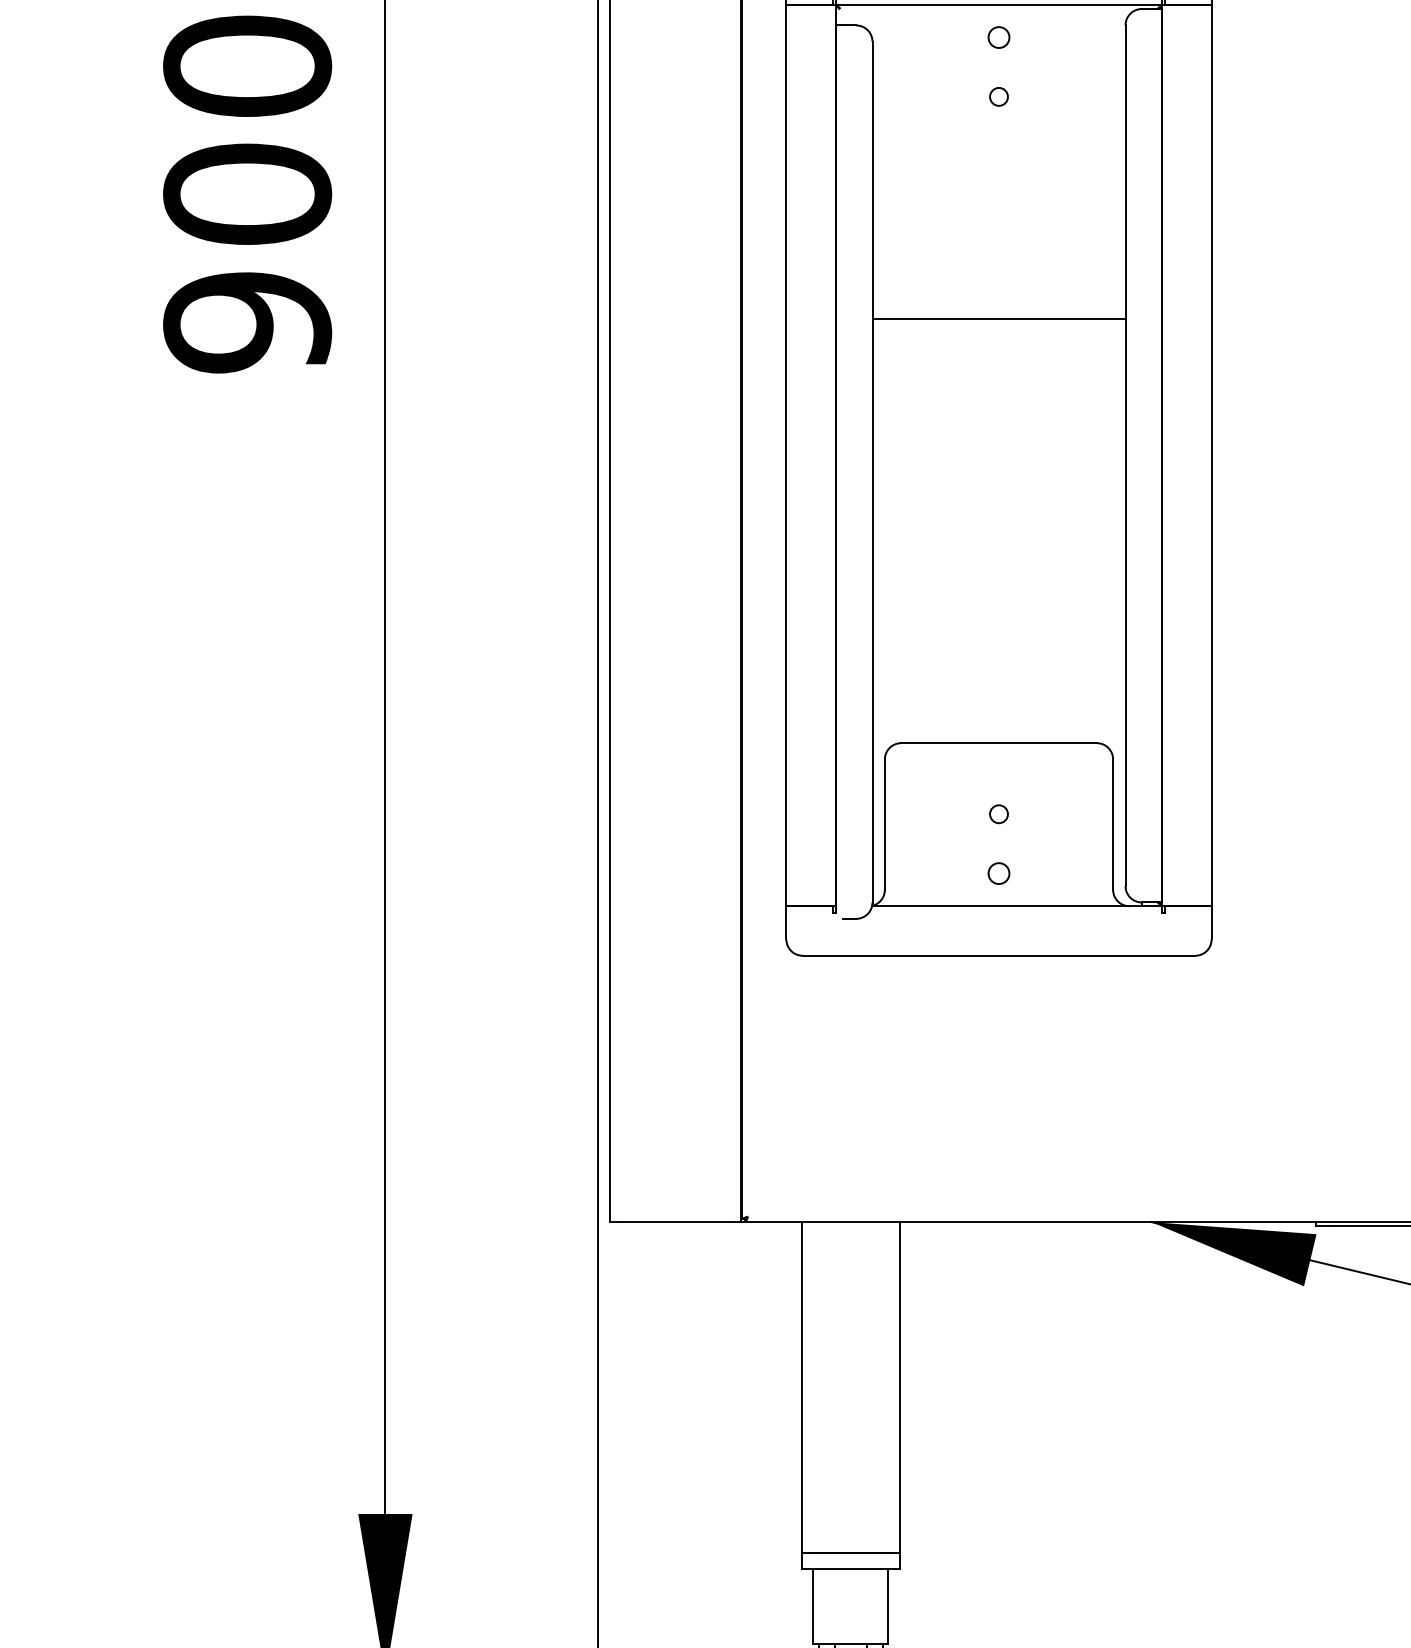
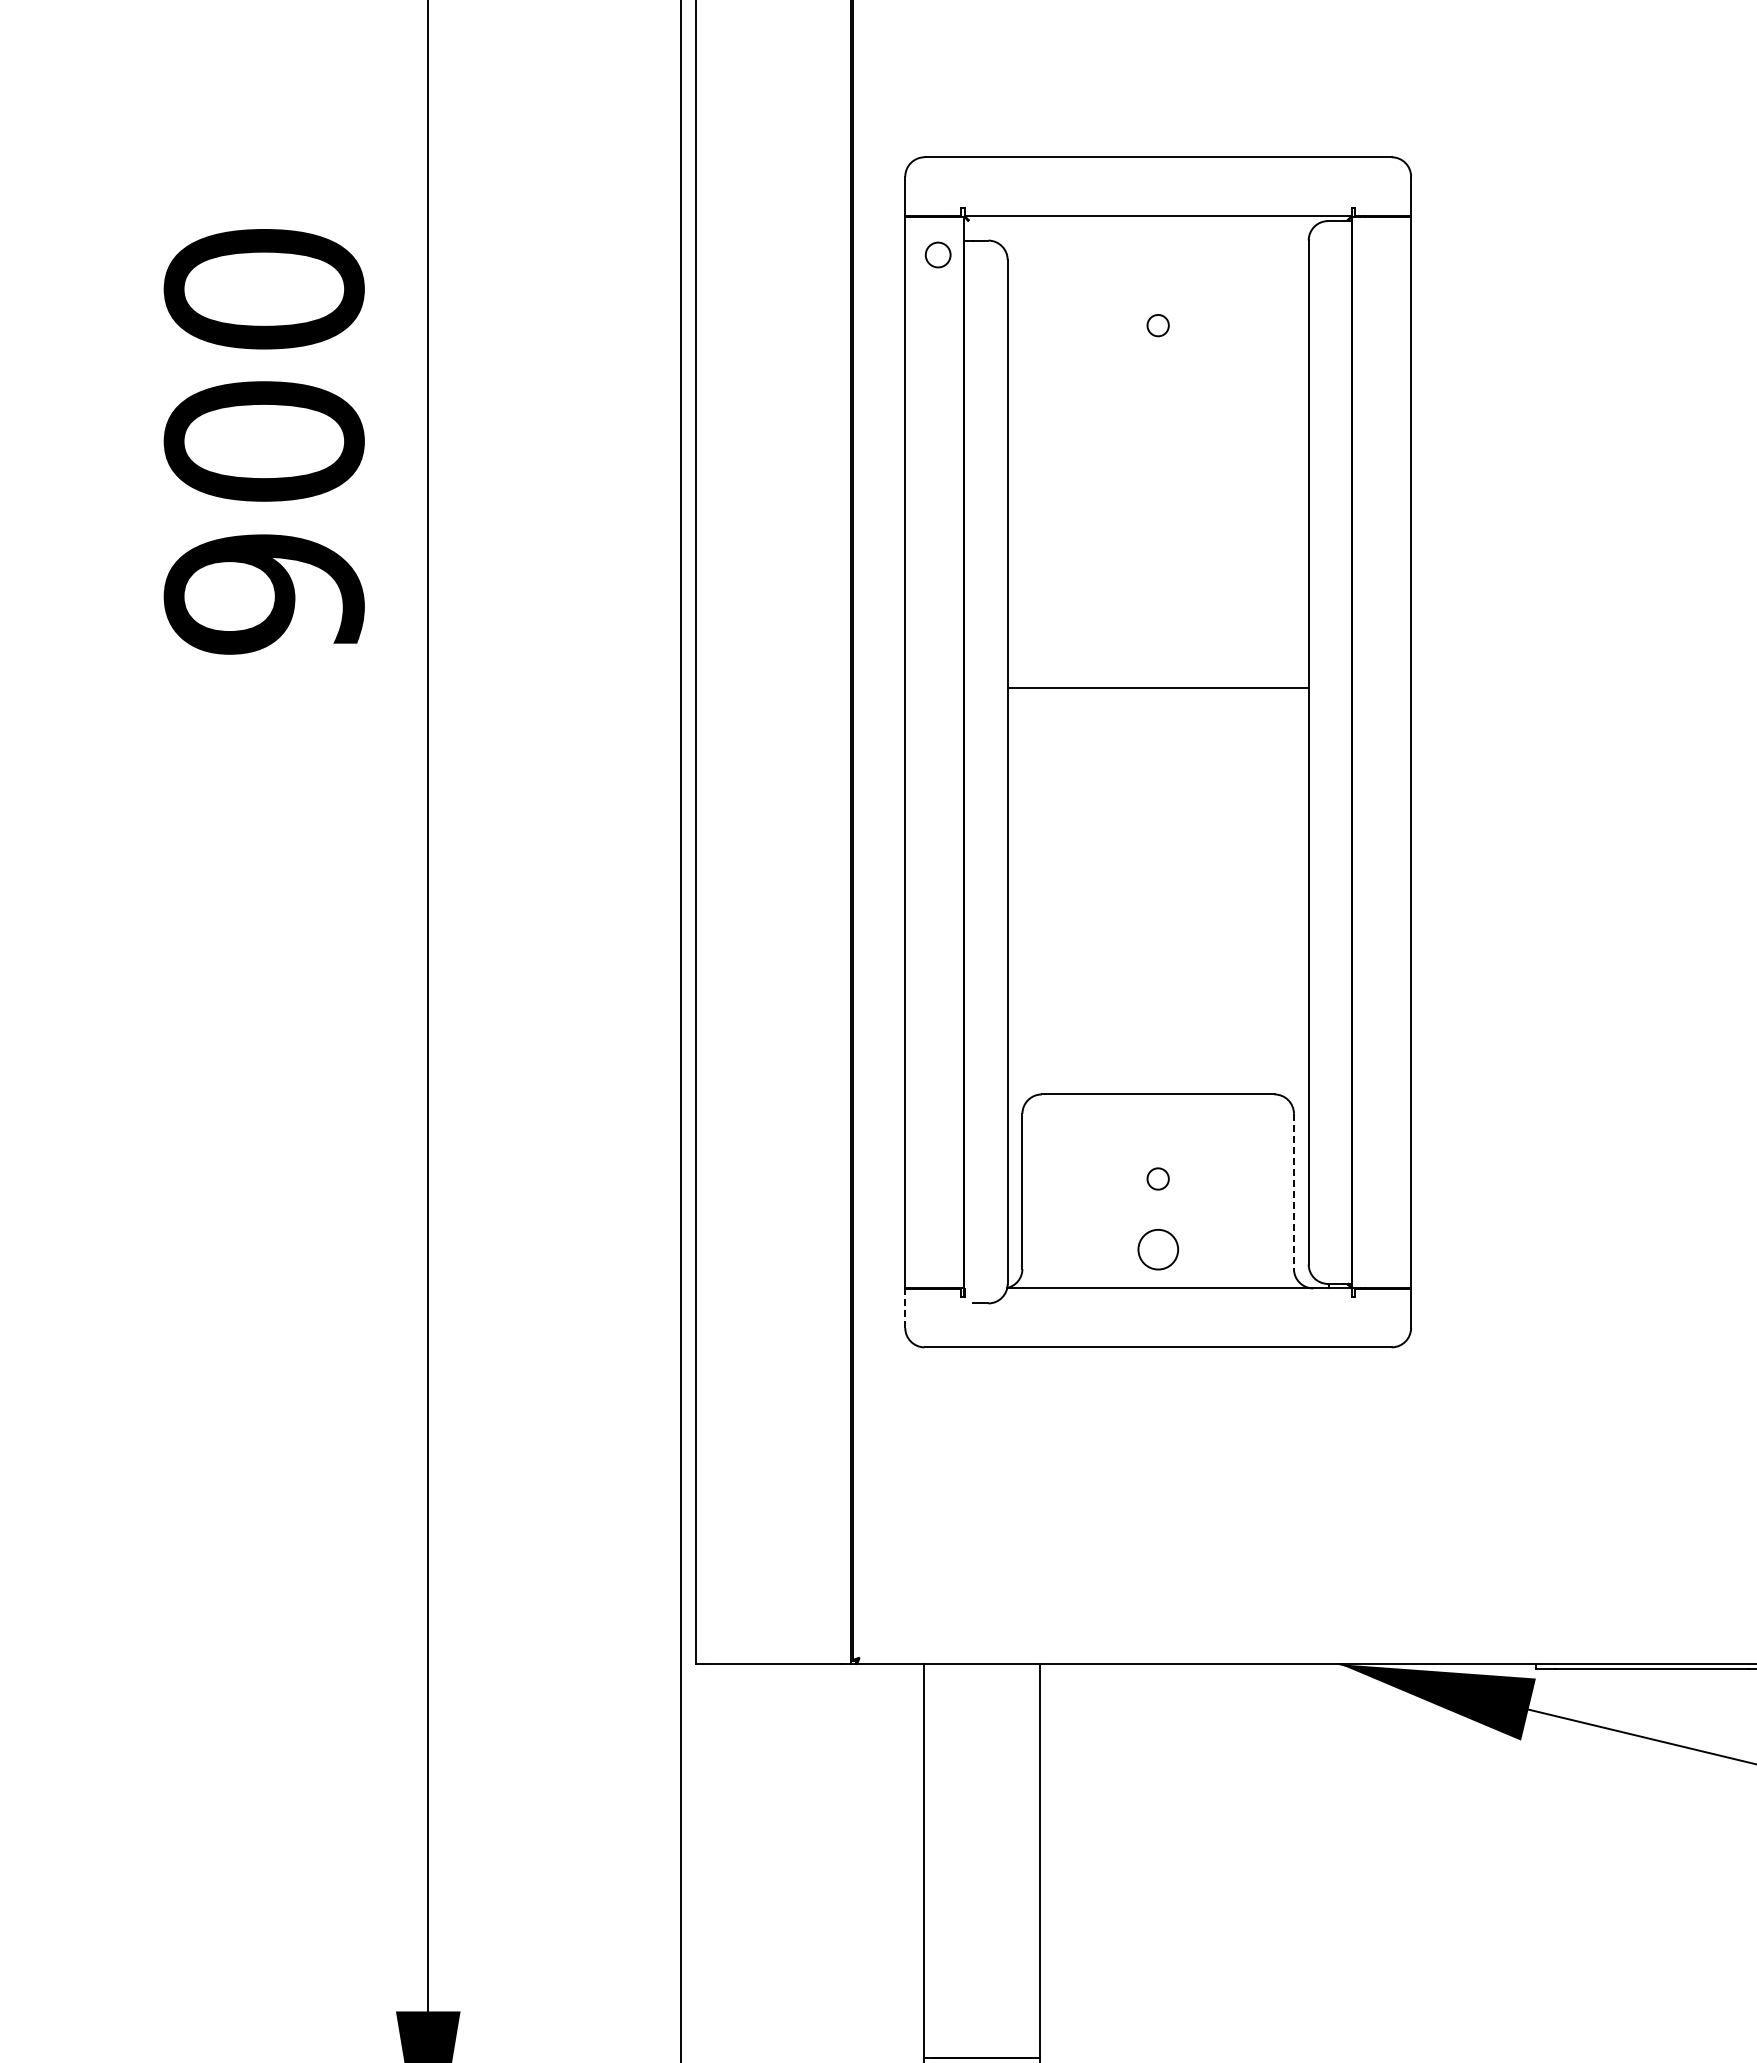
circle: (998, 37) -> (937, 254), moved
line: (998, 319) -> (1157, 688), moved
line: (1112, 824) -> (1293, 1191), solid -> dashed
circle: (998, 873) -> (1157, 1249), size x1.6
line: (786, 923) -> (905, 1308), solid -> dashed

